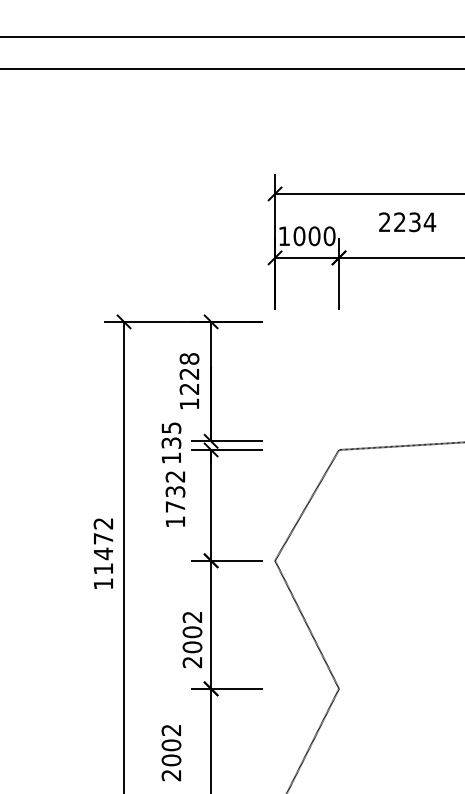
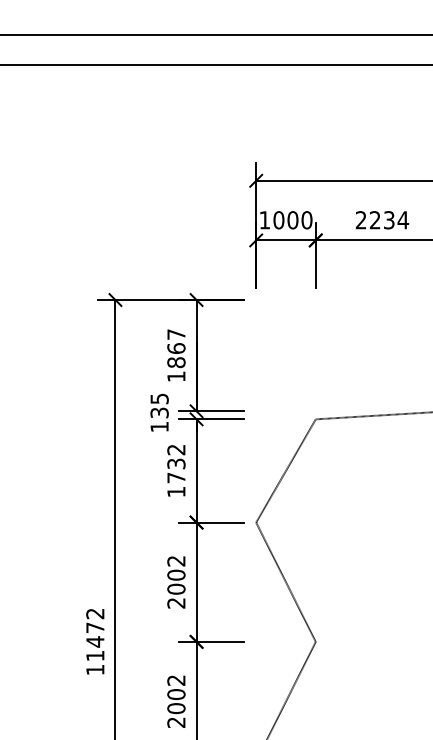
text: (407, 222) -> (382, 220), moved
text: (189, 373) -> (176, 348), 1228 -> 1867
text: (175, 498) -> (176, 470), moved
text: (102, 553) -> (94, 641), moved
text: (192, 640) -> (176, 582), moved
text: (171, 753) -> (176, 702), moved

